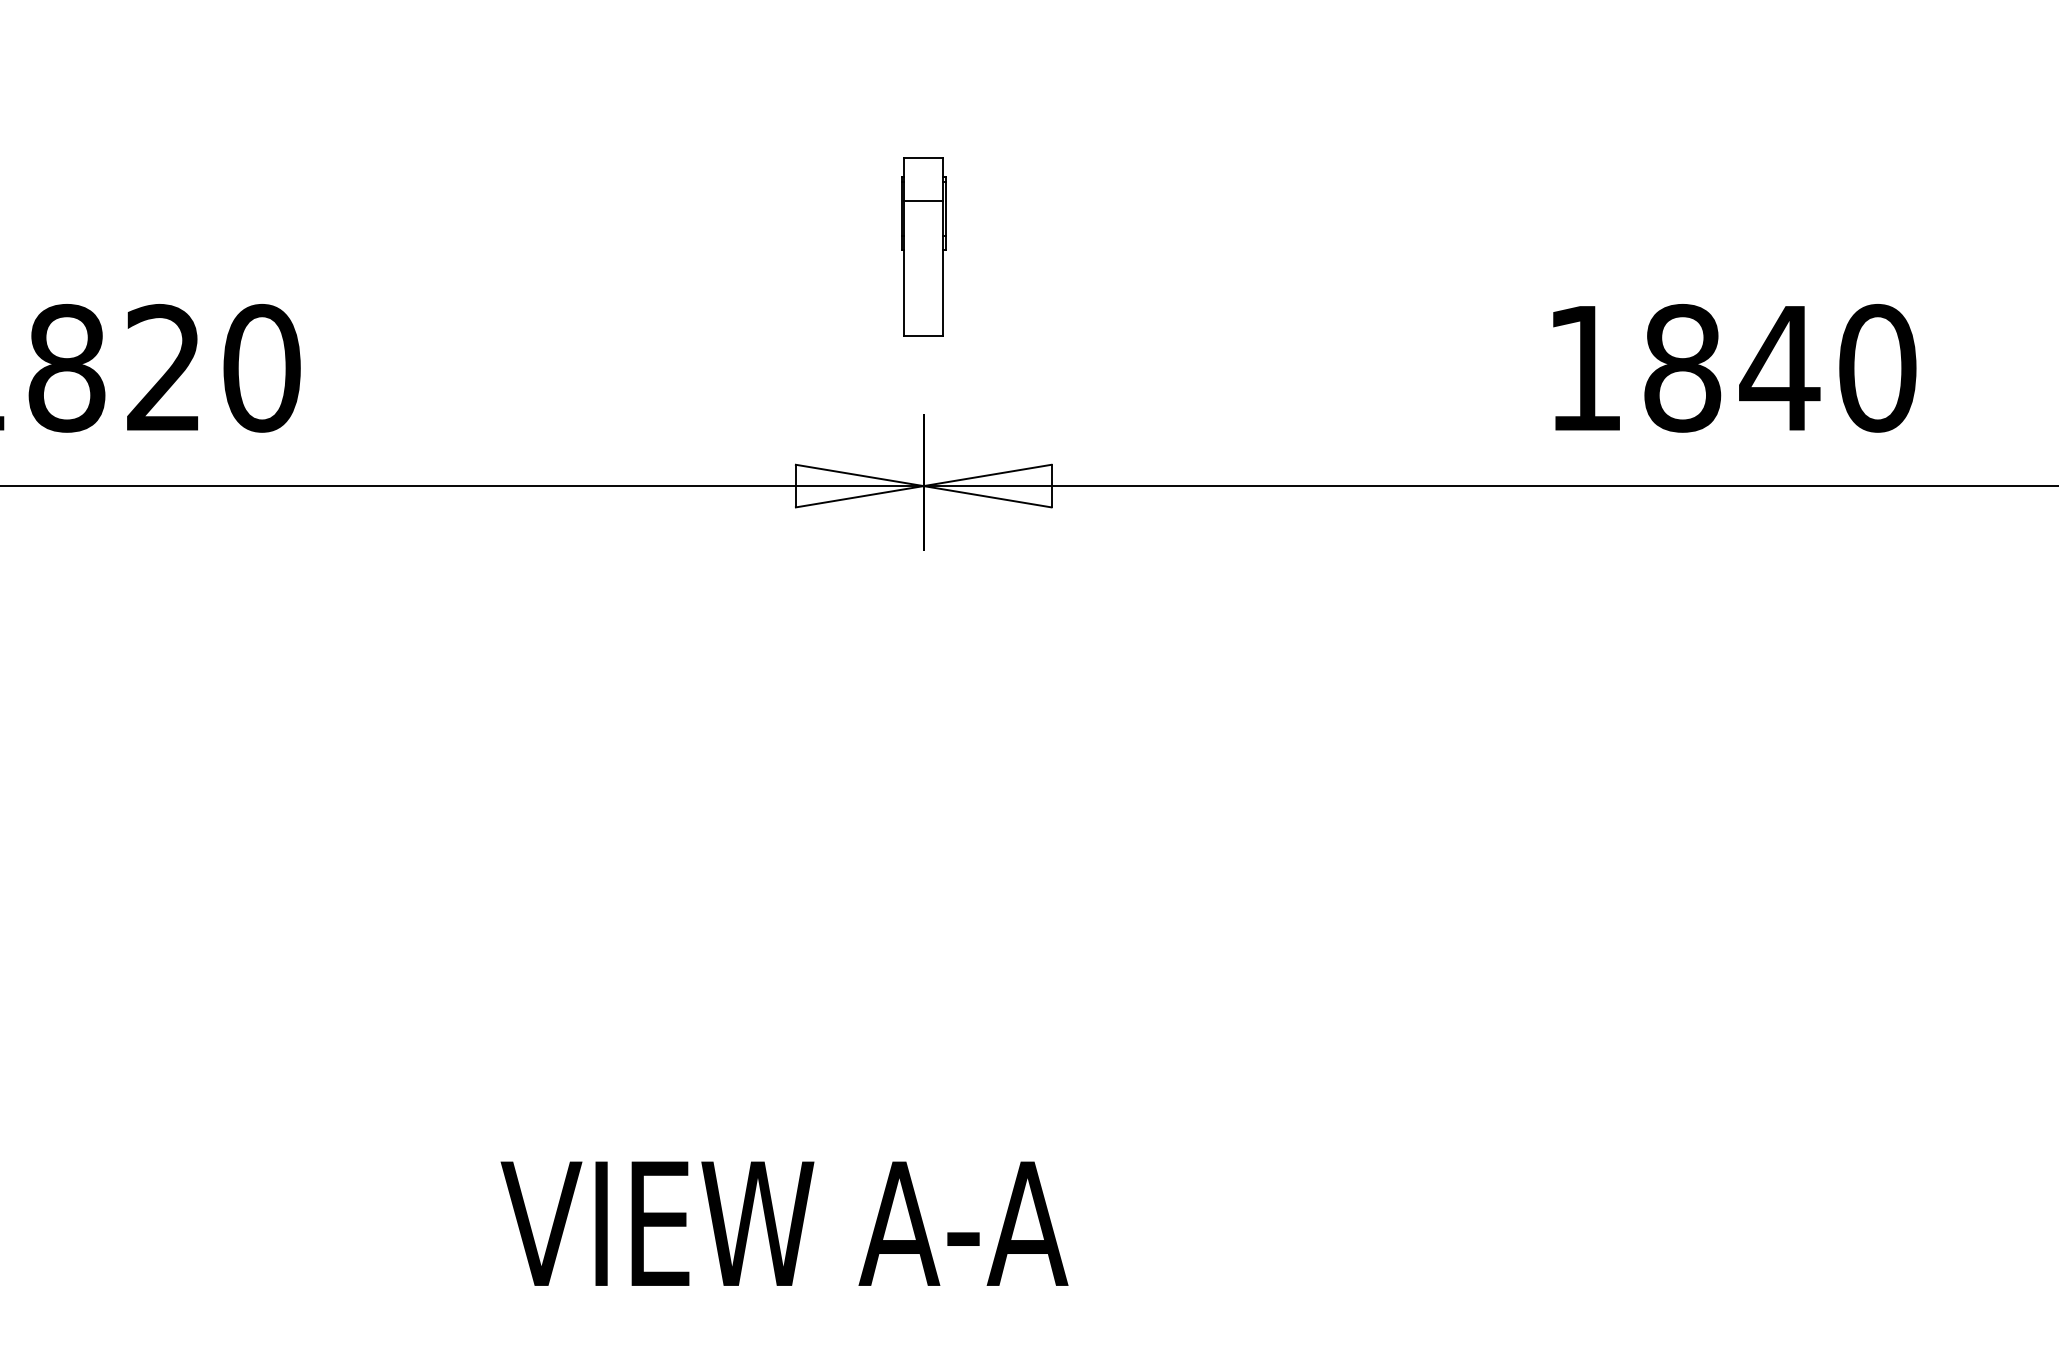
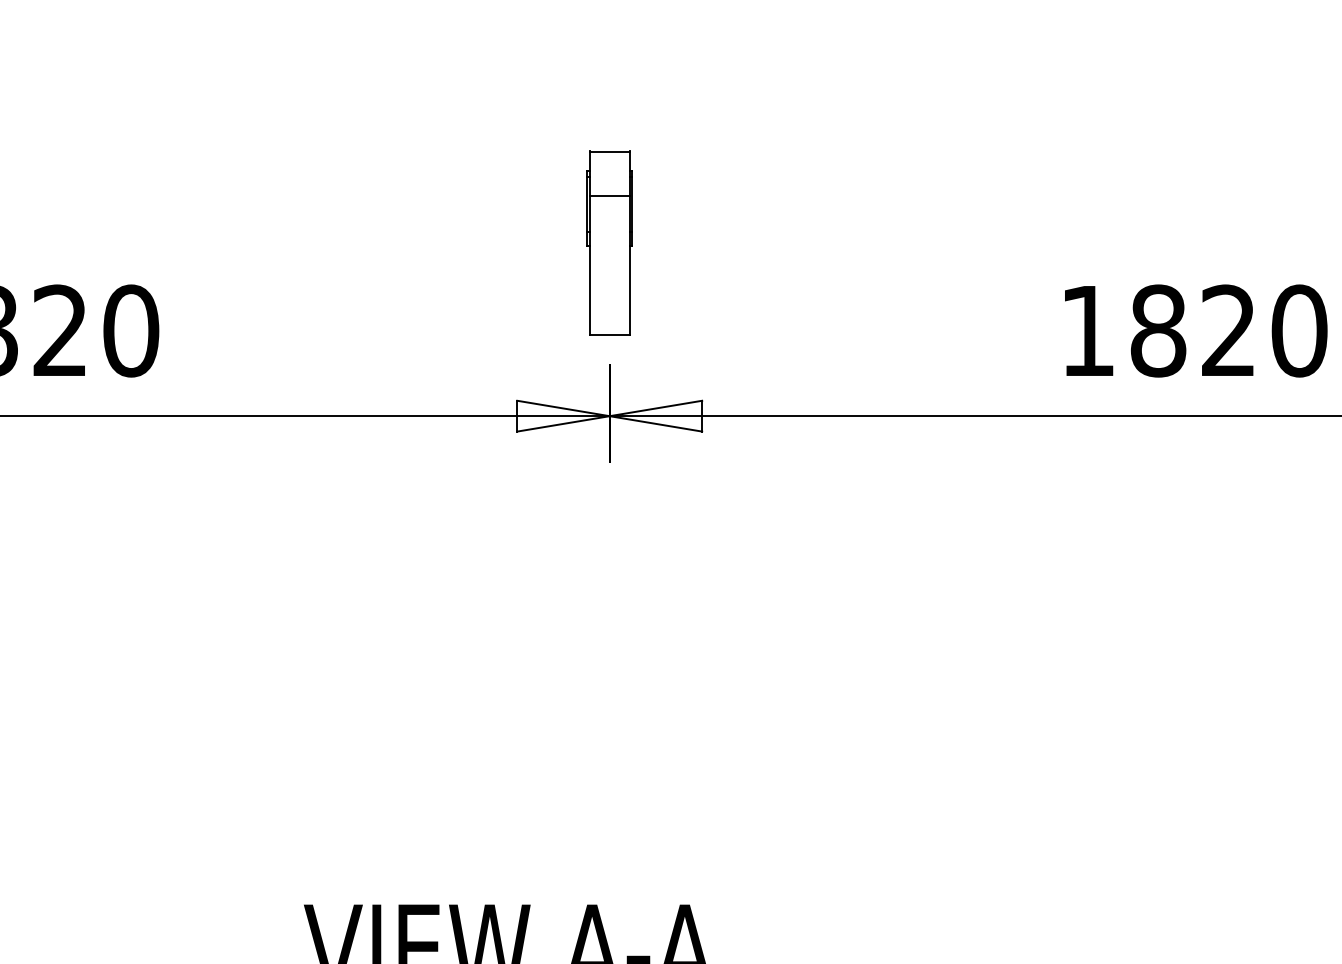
part: (923, 246) -> (609, 242), size x1.43
text: (1779, 367) -> (1228, 330), 1840 -> 1820

